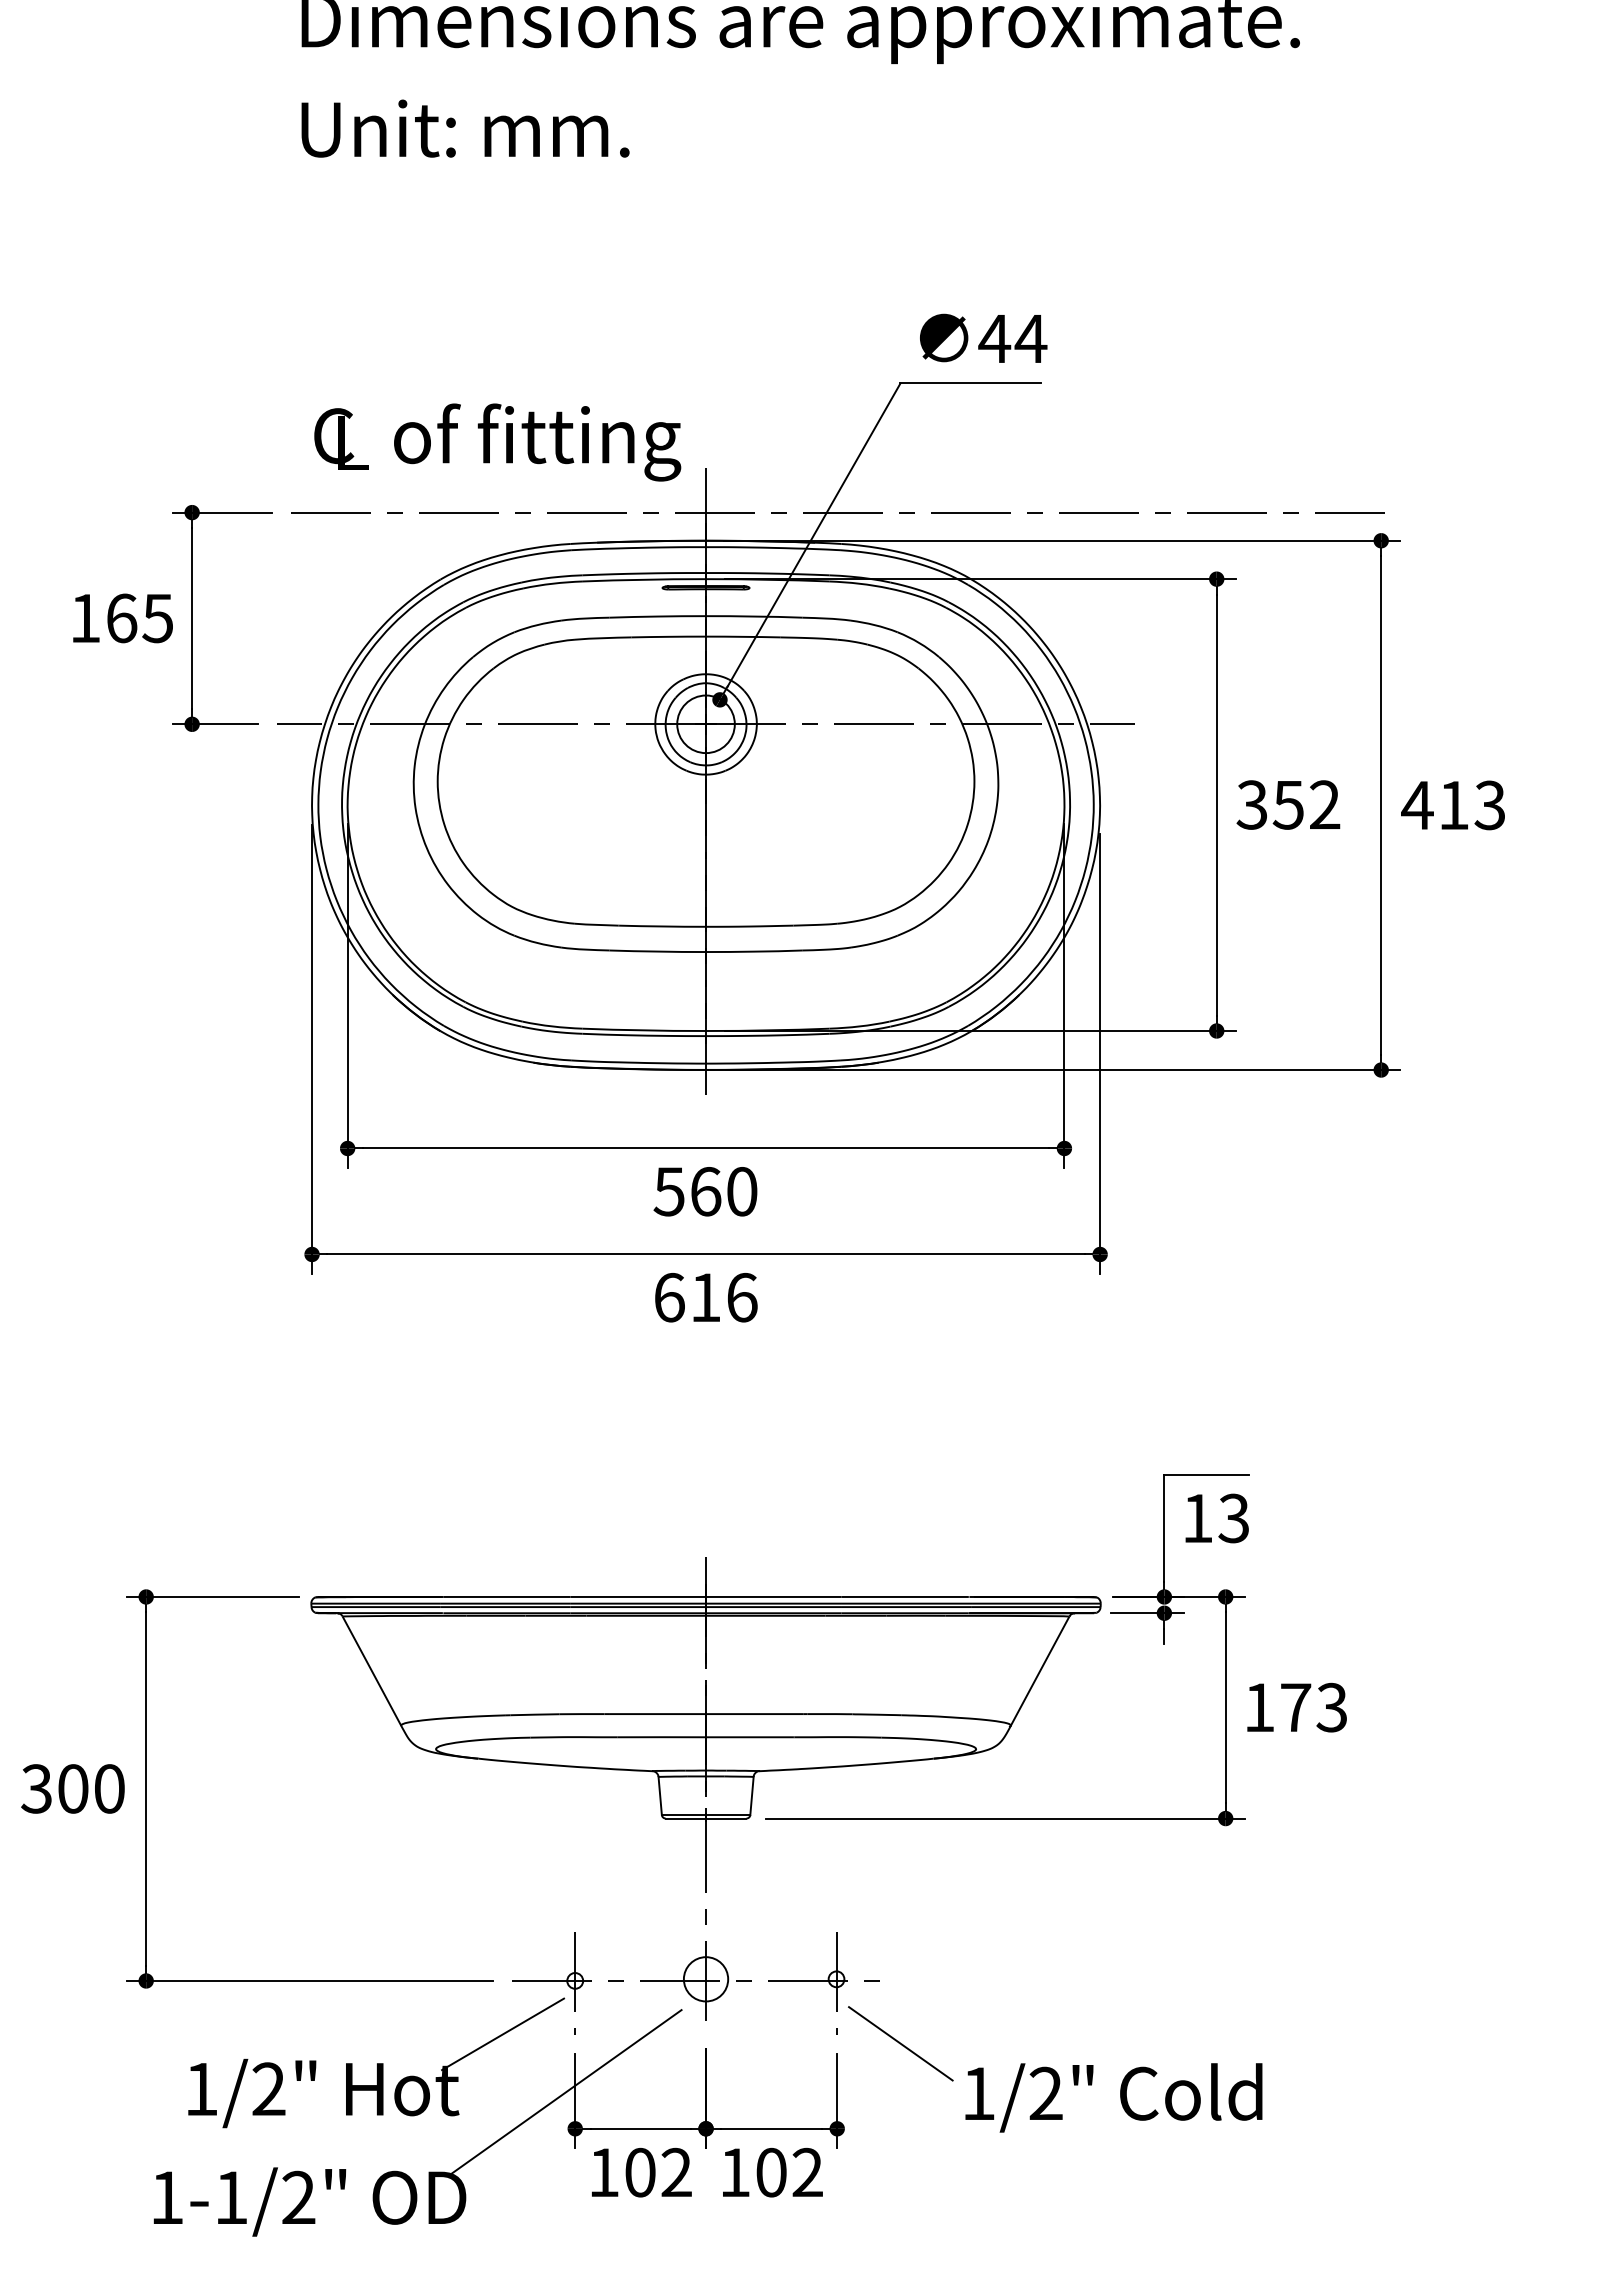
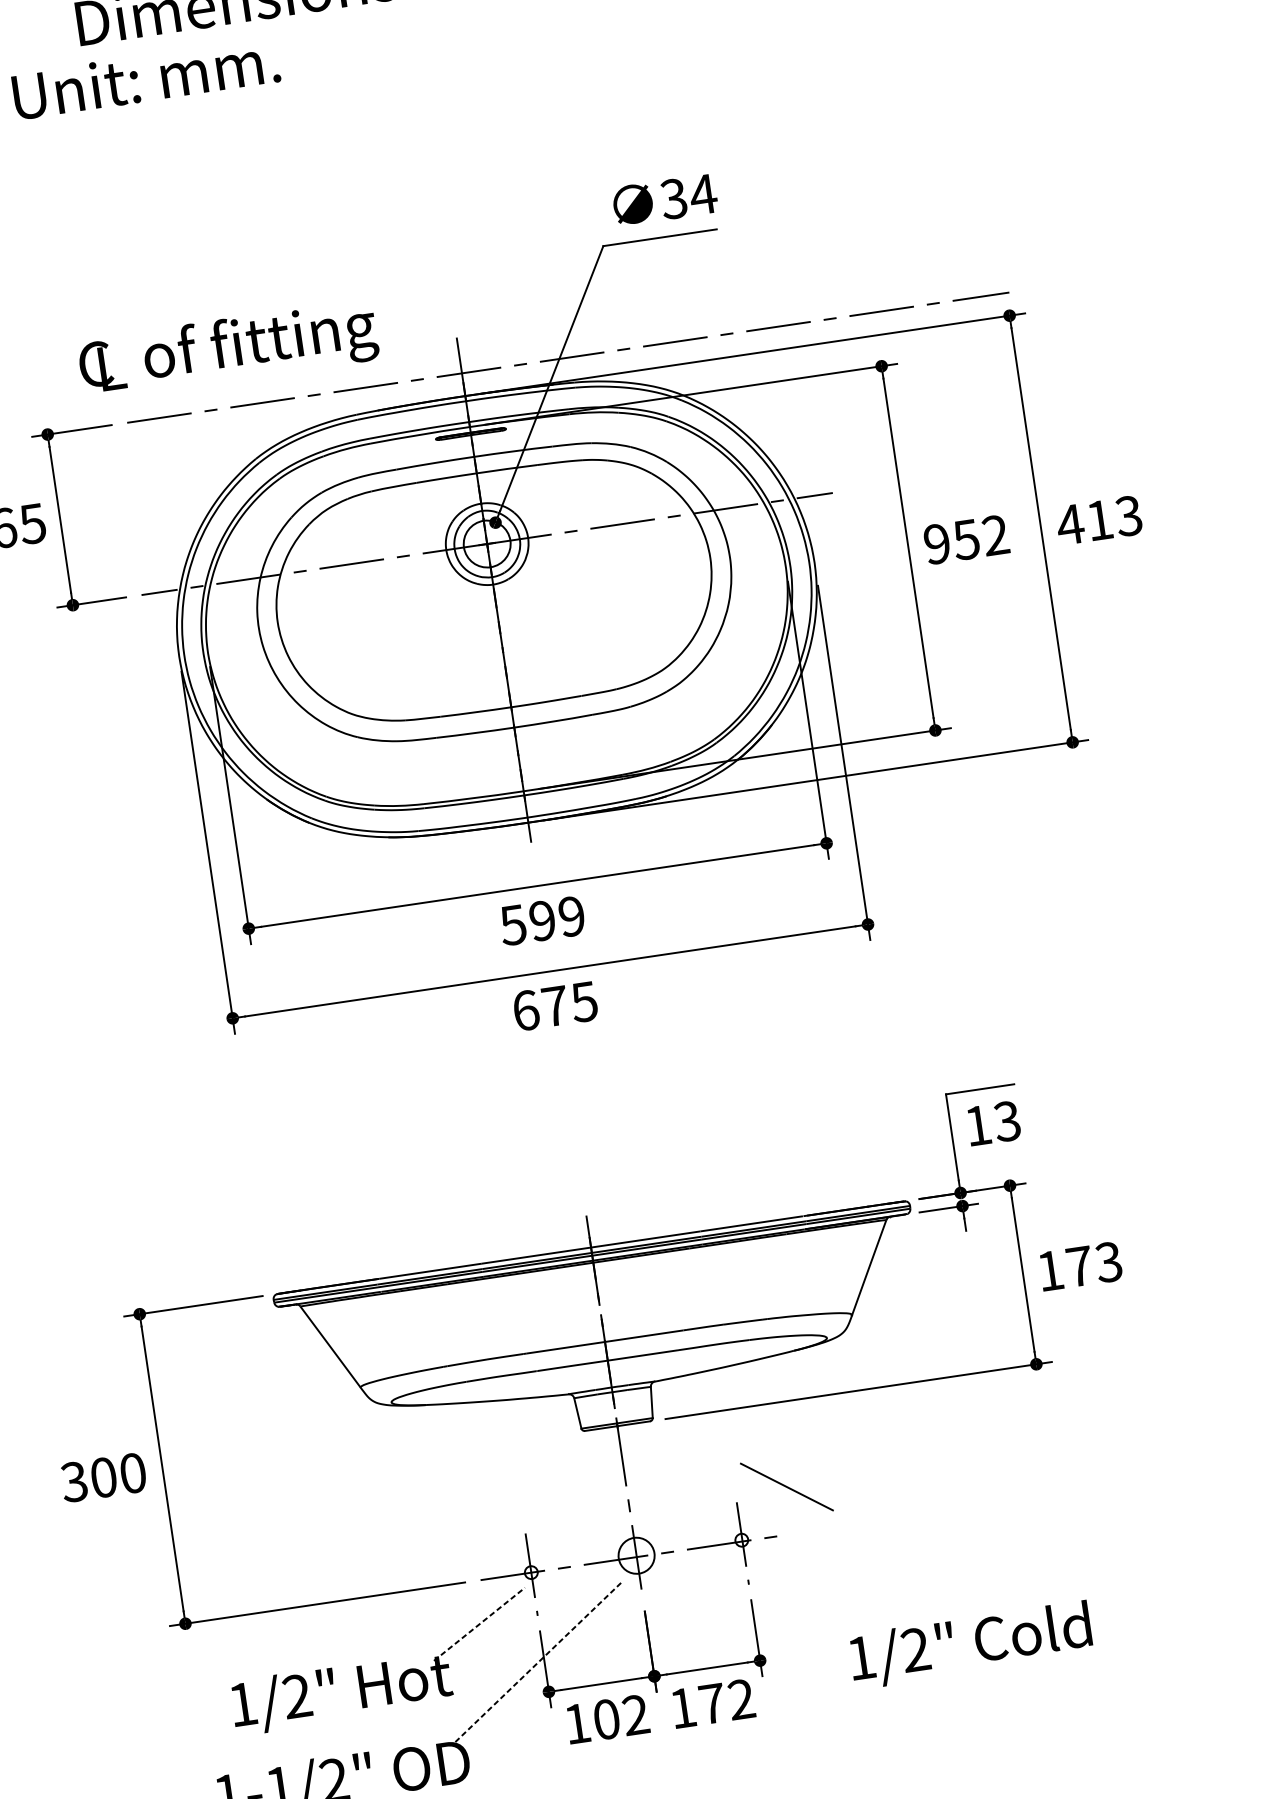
text: (465, 128) -> (146, 78), moved
text: (994, 338) -> (673, 198), 44 -> 34
text: (497, 442) -> (228, 350), moved
text: (1251, 804) -> (936, 543), 352 -> 952
text: (723, 1191) -> (556, 918), 560 -> 599
text: (724, 1297) -> (570, 1003), 616 -> 675
line: (503, 2034) -> (479, 1624), solid -> dashed
line: (900, 2043) -> (786, 1486), moved
line: (565, 2092) -> (536, 1663), solid -> dashed
text: (1113, 2097) -> (970, 1644), moved
text: (771, 2172) -> (712, 1703), 102 -> 172

